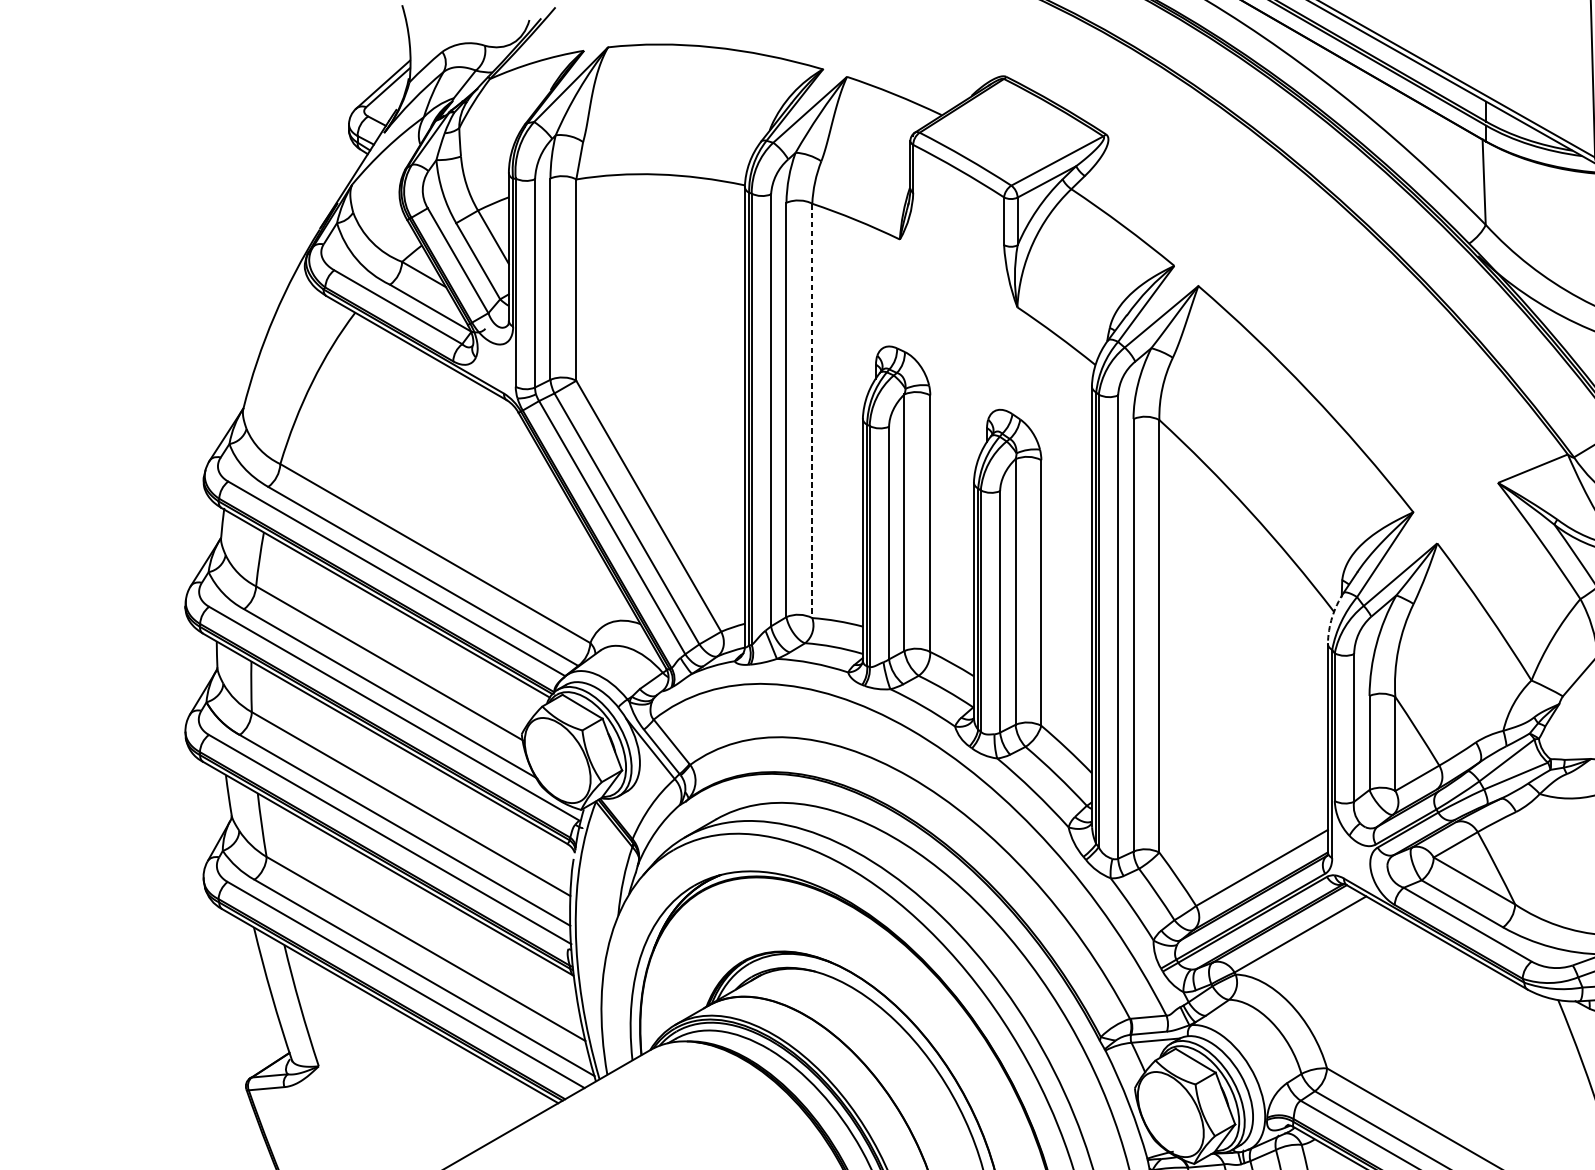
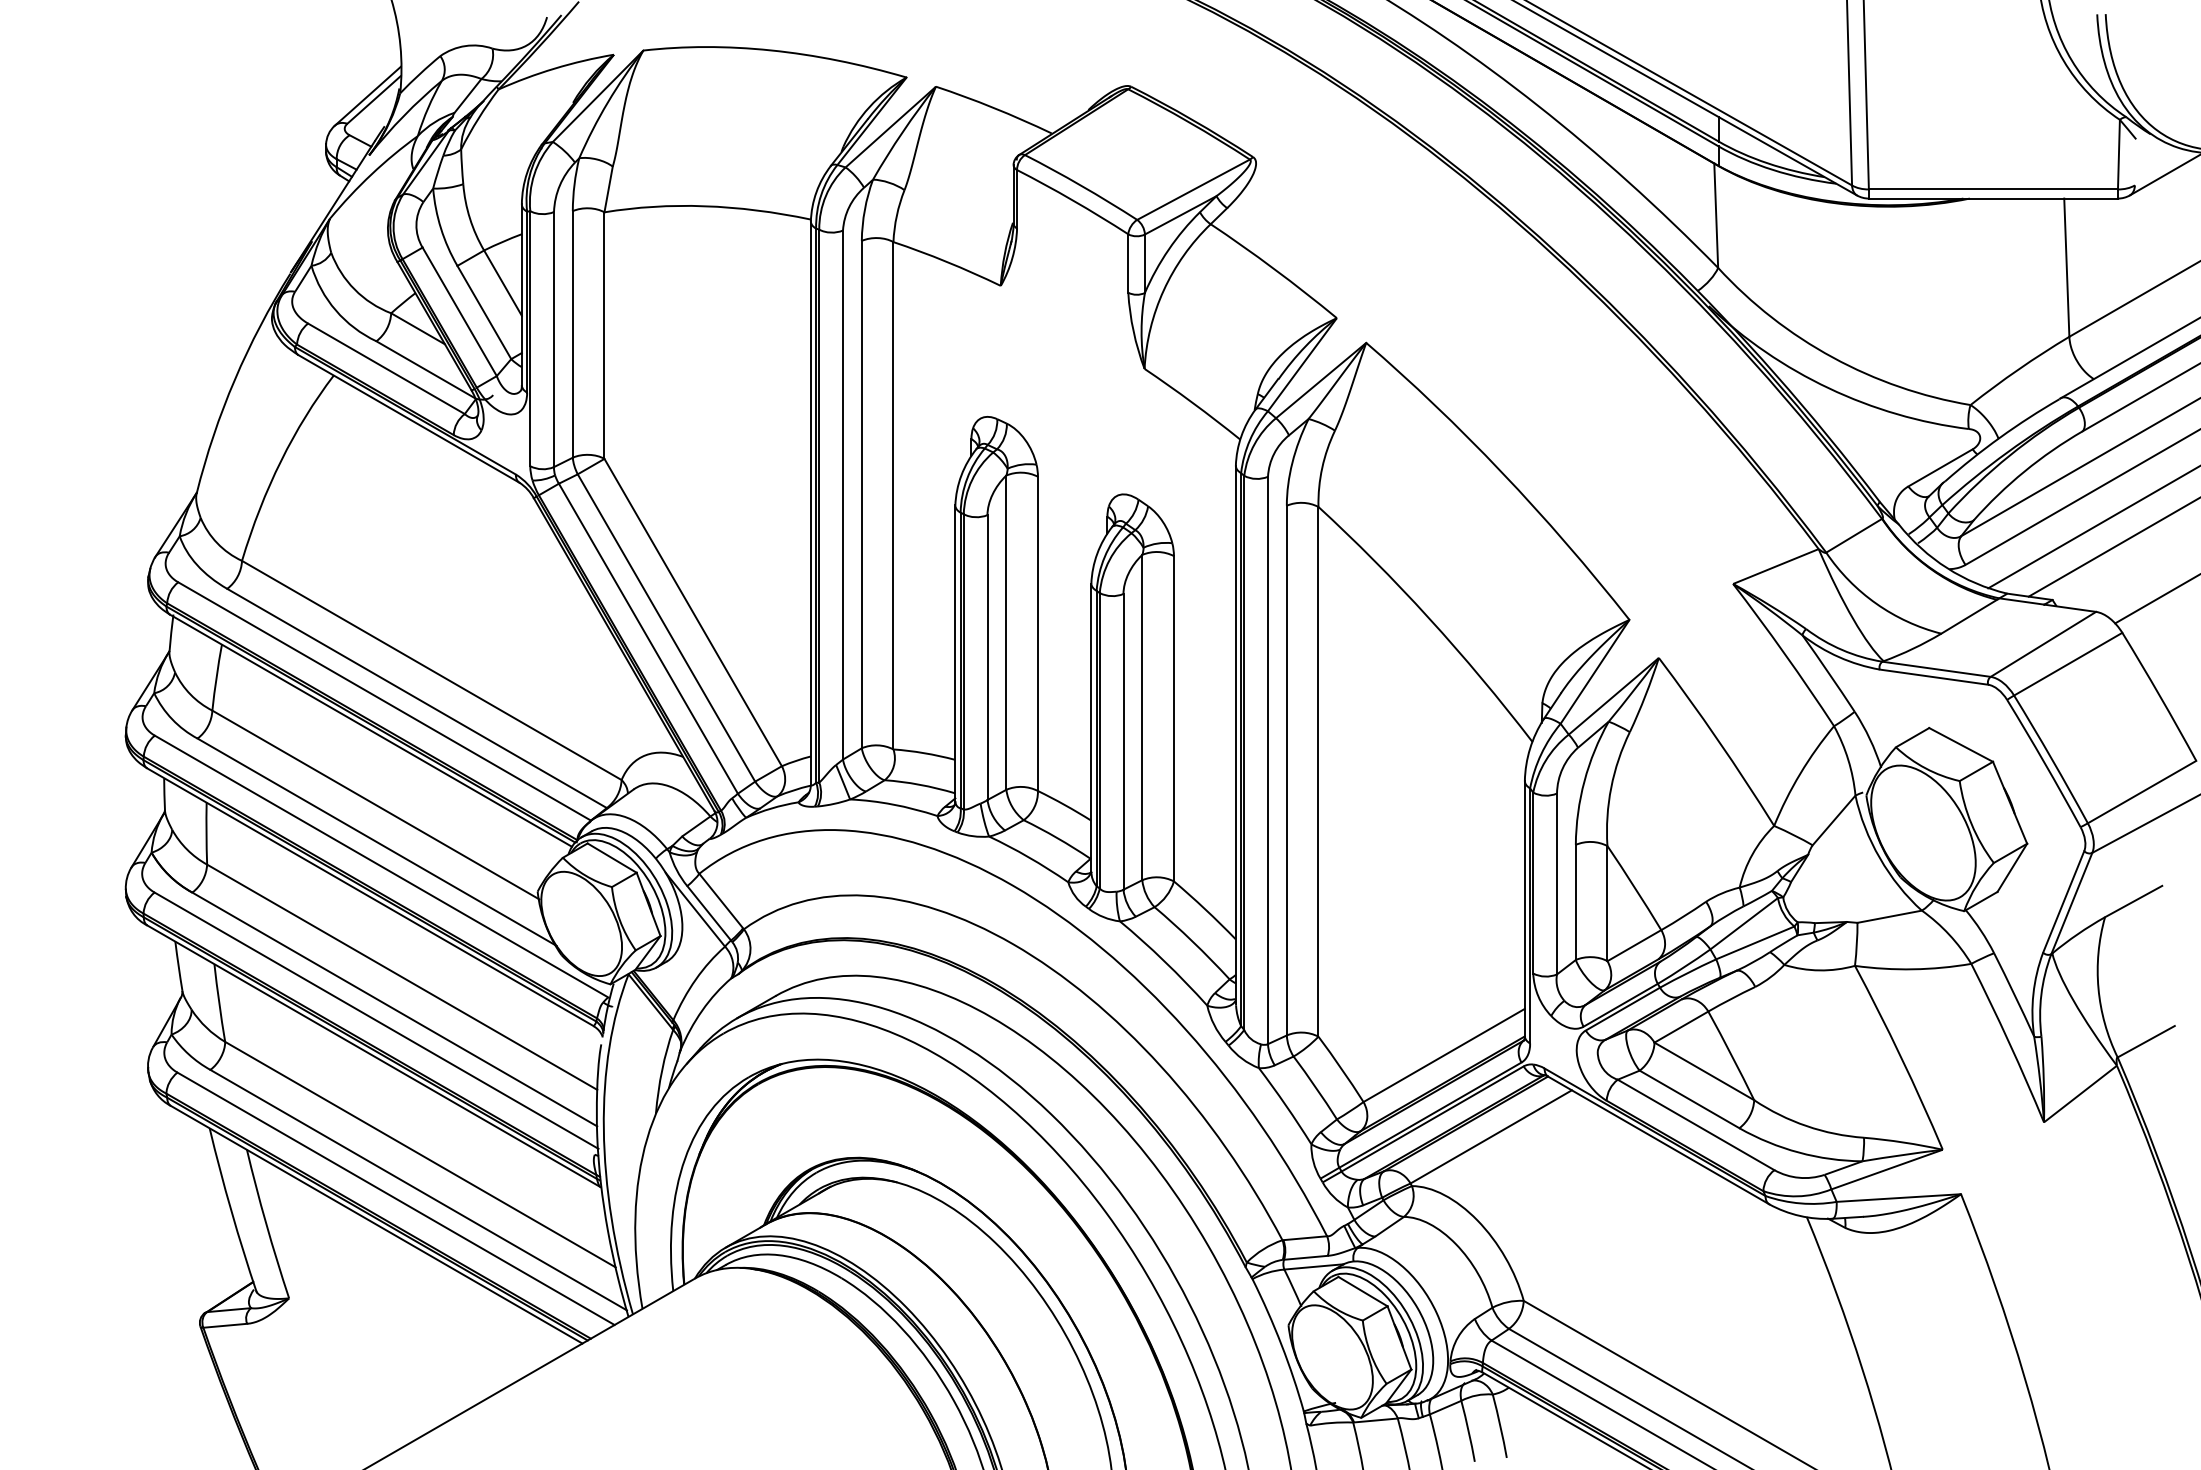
line: (812, 410) -> (893, 495), dashed -> solid
arc: (1332, 617) -> (1530, 748), dashed -> solid

